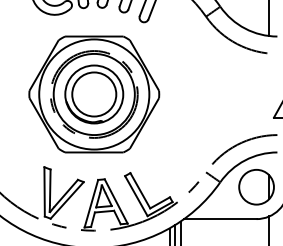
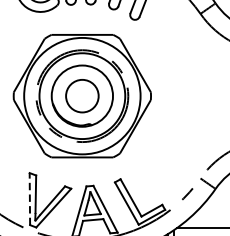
circle: (94, 94) -> (82, 96), size x0.7
line: (44, 191) -> (29, 198), solid -> dashed

